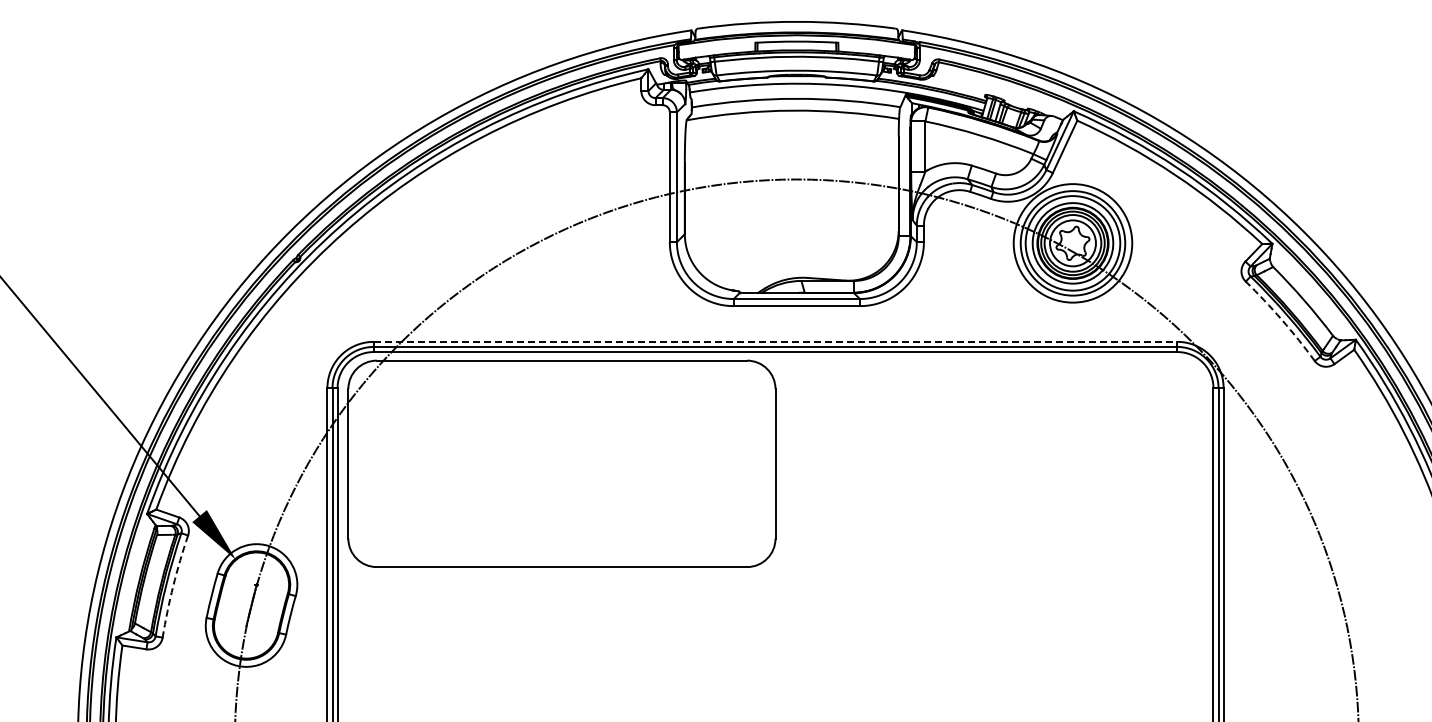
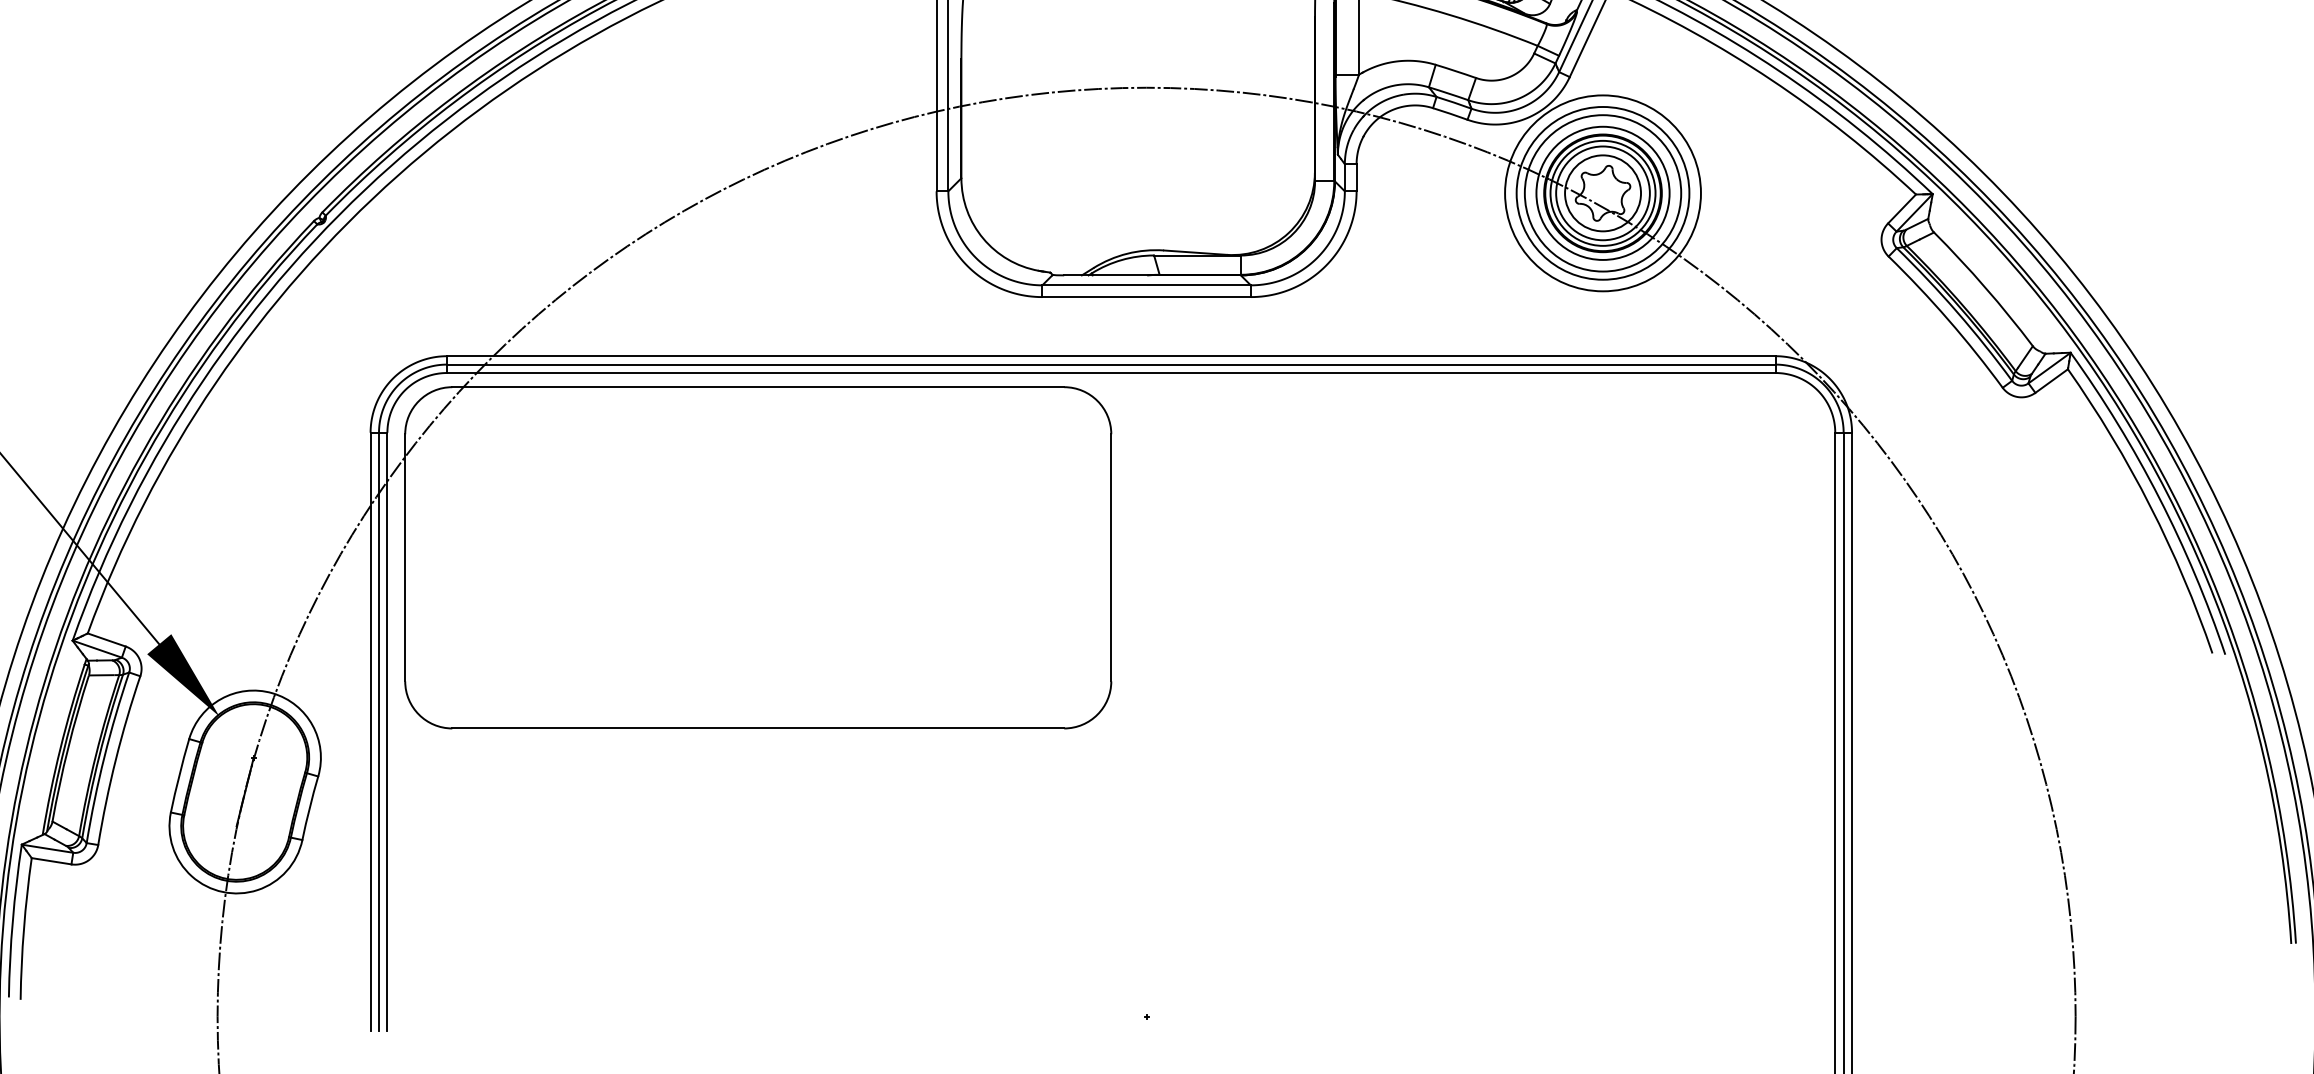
arc: (1281, 319) -> (1947, 319), dashed -> solid
line: (775, 341) -> (1111, 355), dashed -> solid
arc: (173, 586) -> (116, 760), dashed -> solid

